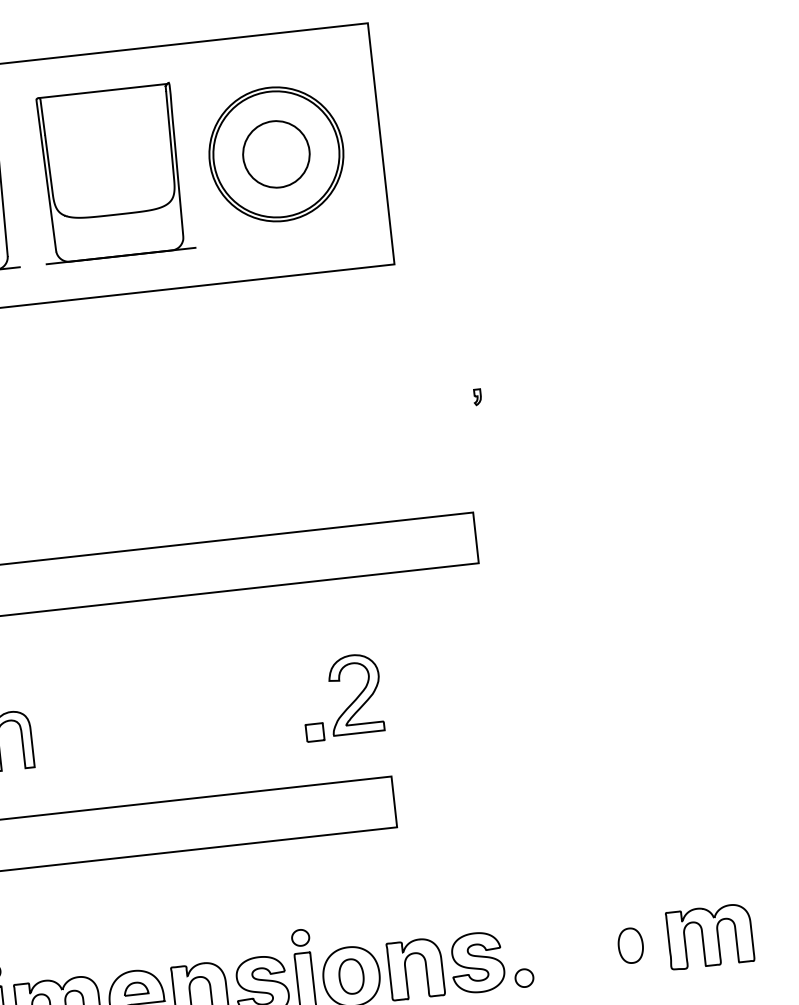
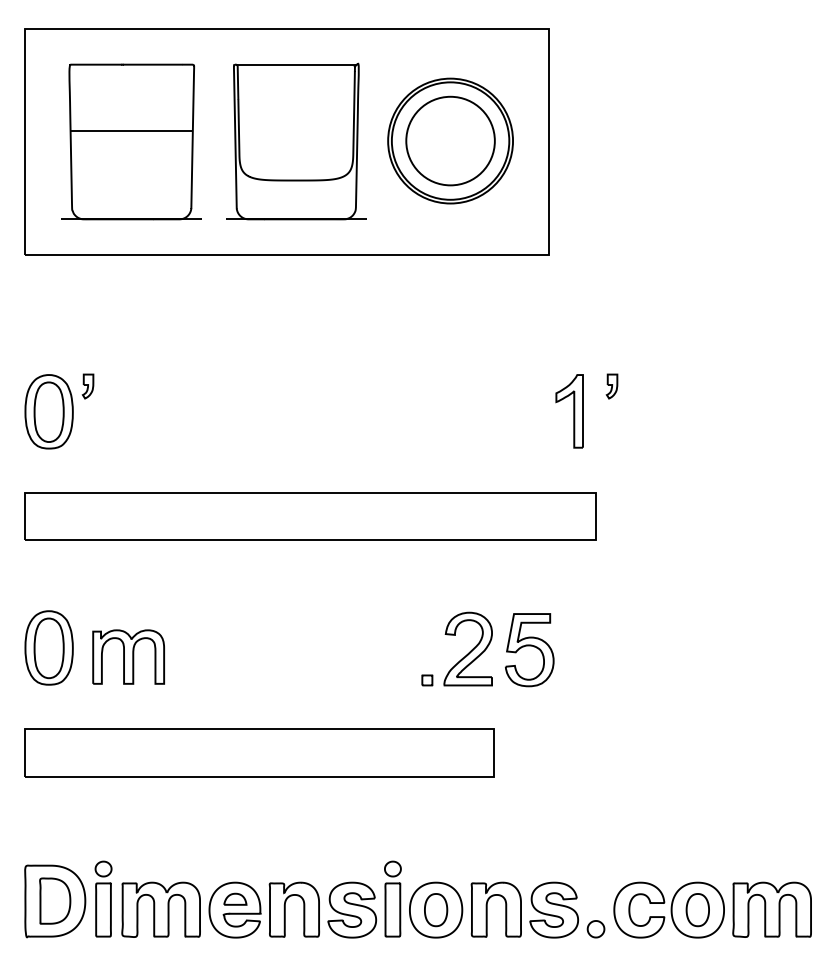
circle: (276, 153) -> (450, 140), size x1.43
part: (477, 397) -> (611, 386), size x1.67
part: (435, 428) -> (569, 411), added
part: (420, 688) -> (529, 650), added
part: (315, 732) -> (427, 680), size x0.62
part: (599, 948) -> (668, 909), added

